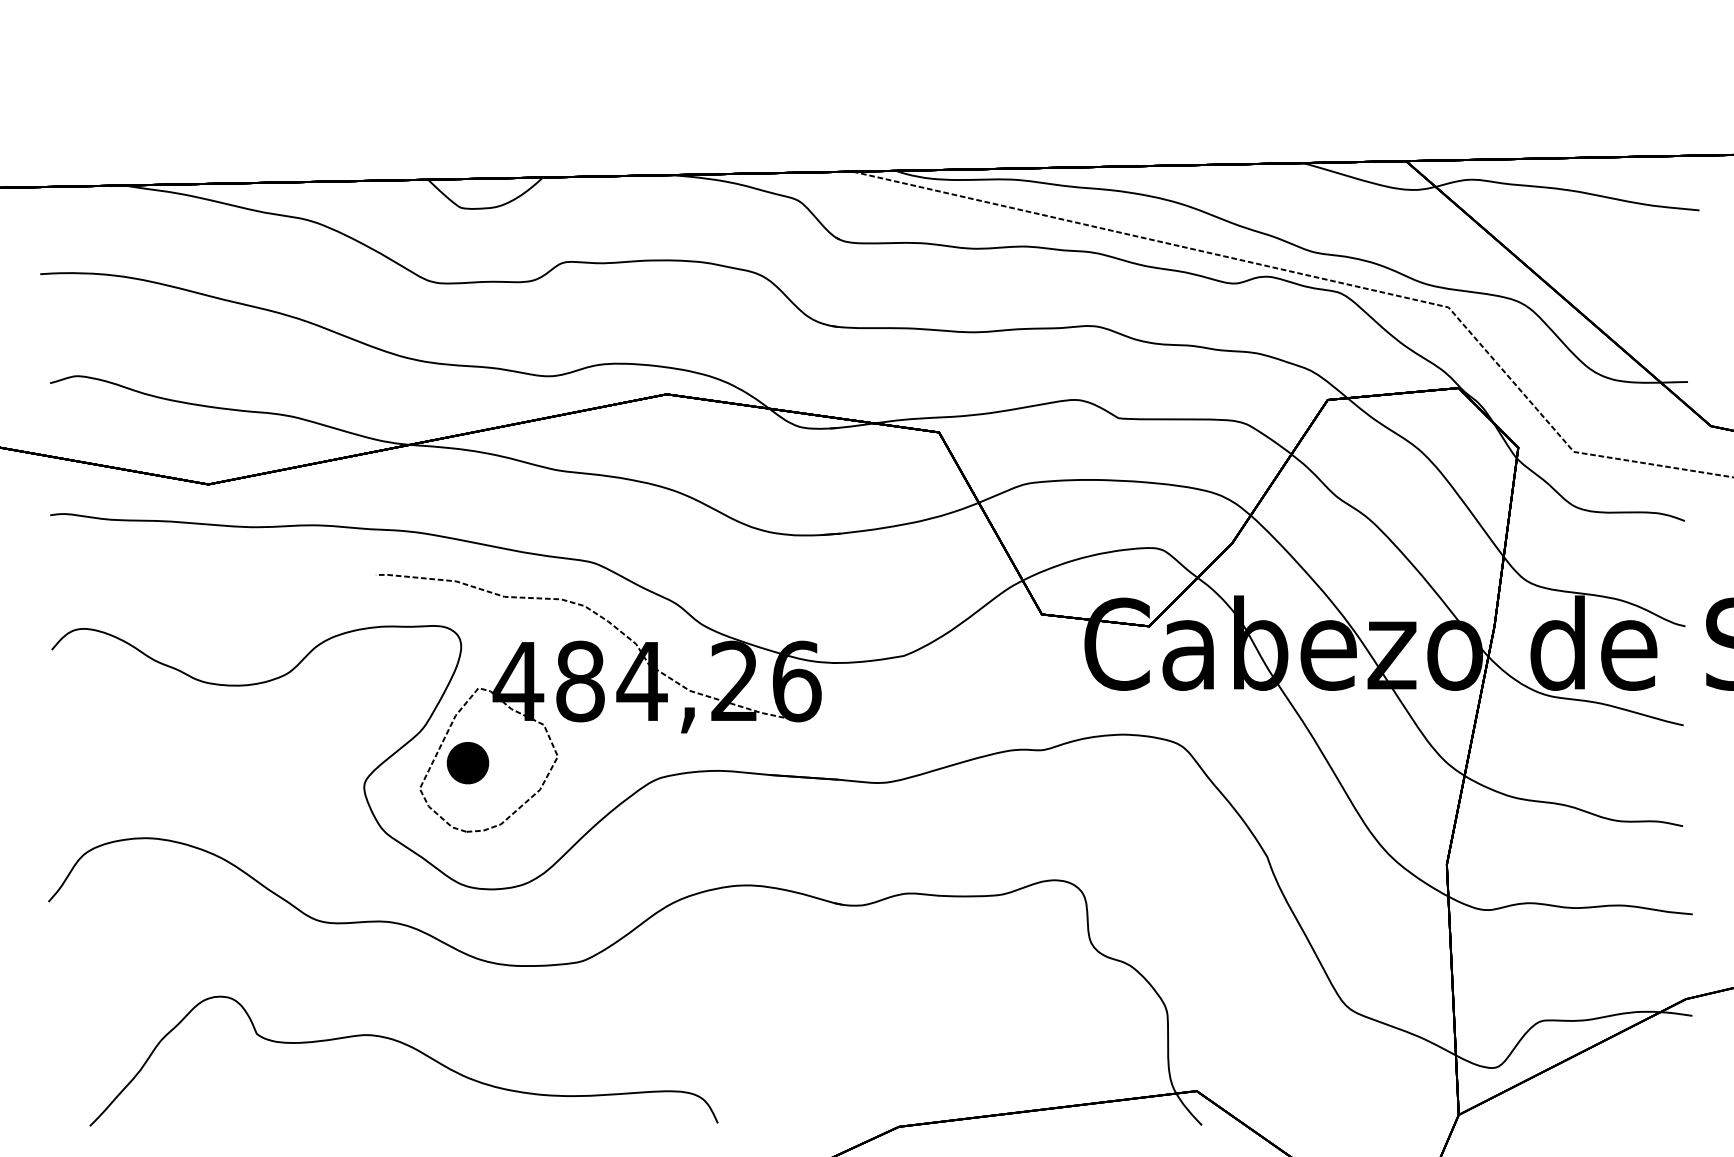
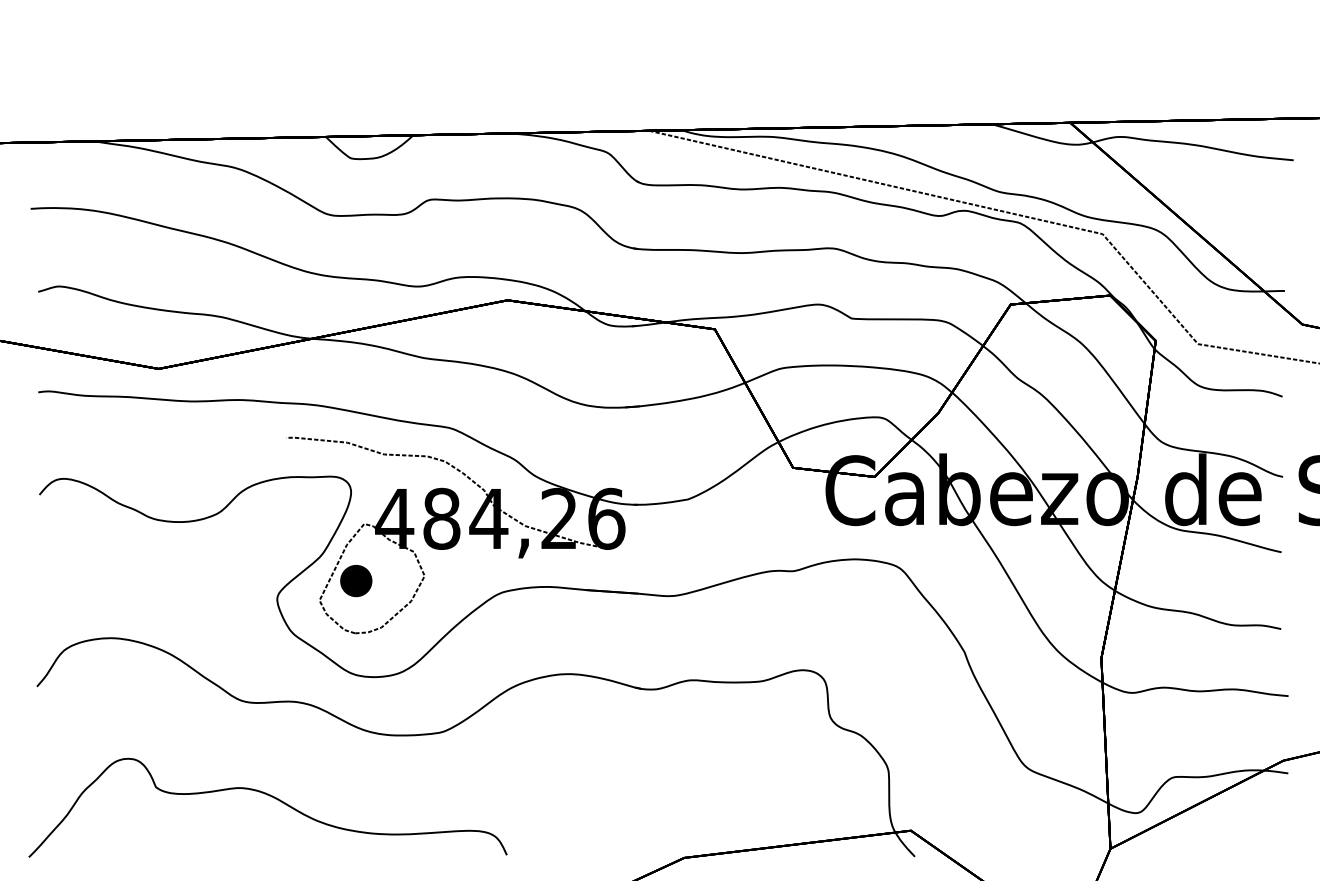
curve: (409, 1047) -> (272, 797), moved

